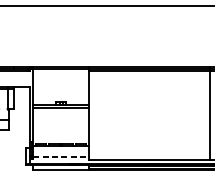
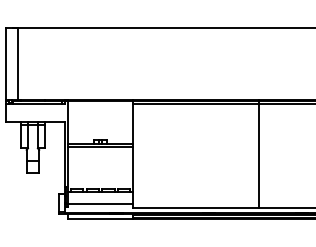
line: (209, 113) -> (259, 153), moved
line: (61, 156) -> (100, 203), dashed -> solid

